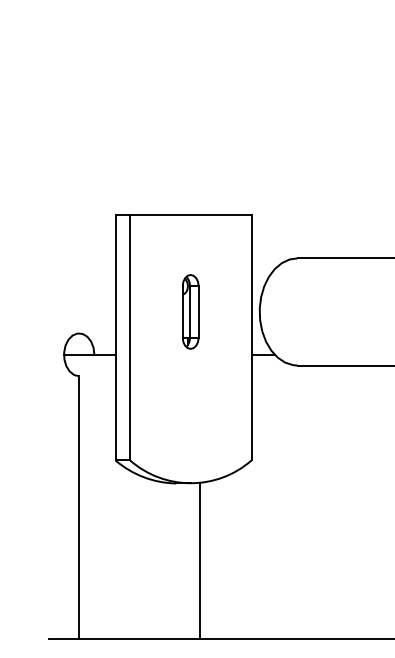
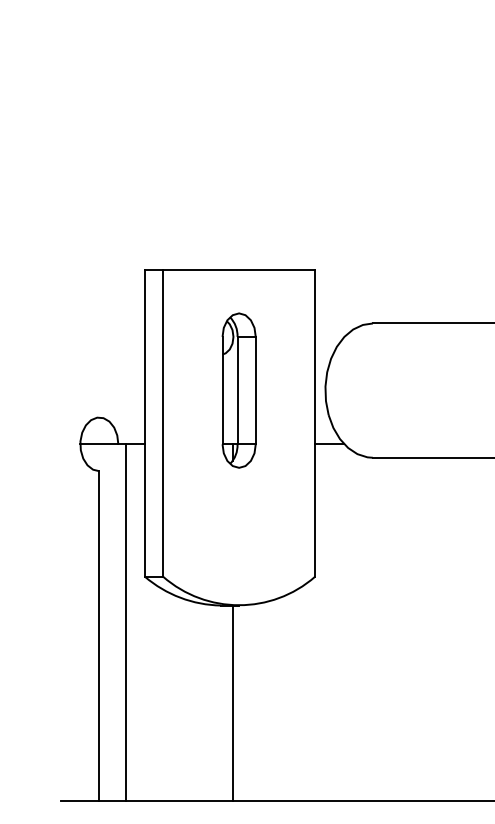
part: (190, 311) -> (238, 390), size x1.67
line: (100, 496) -> (125, 621), added
line: (199, 561) -> (232, 703), moved

